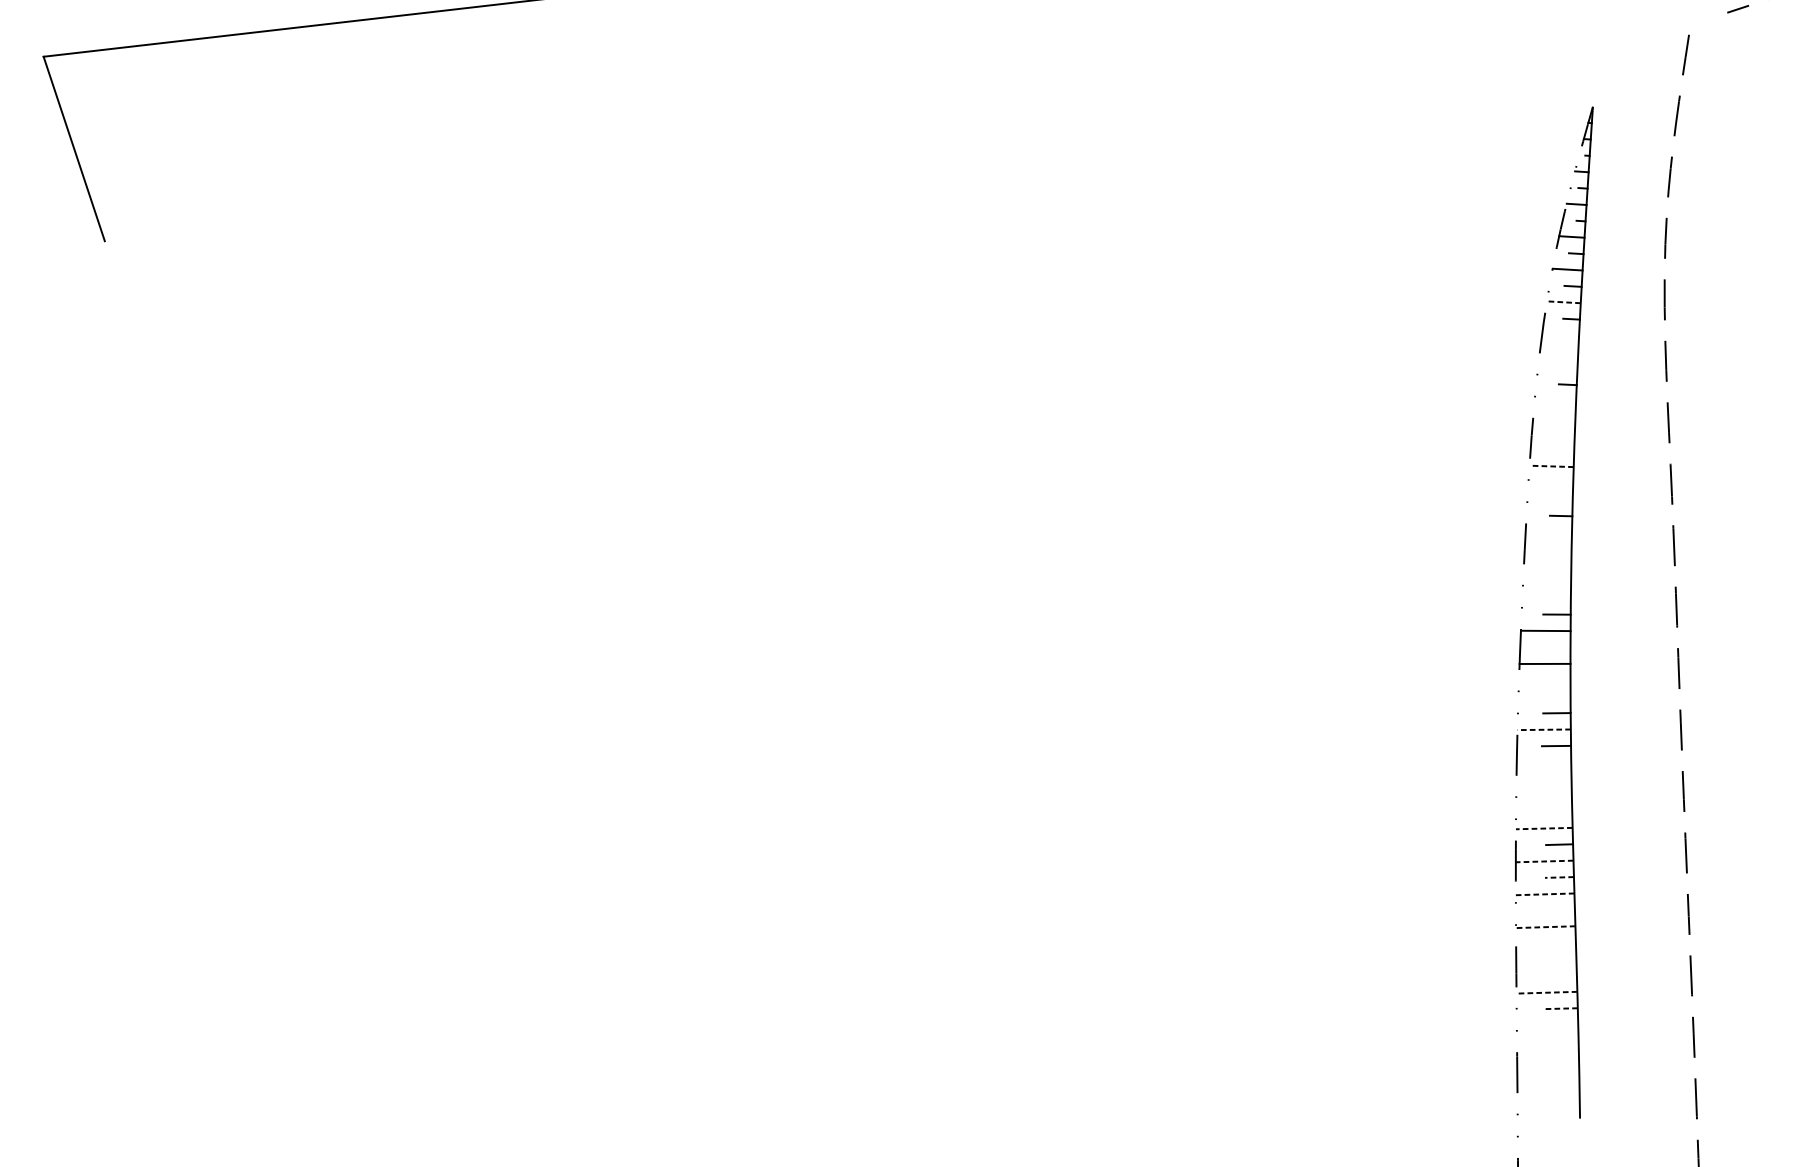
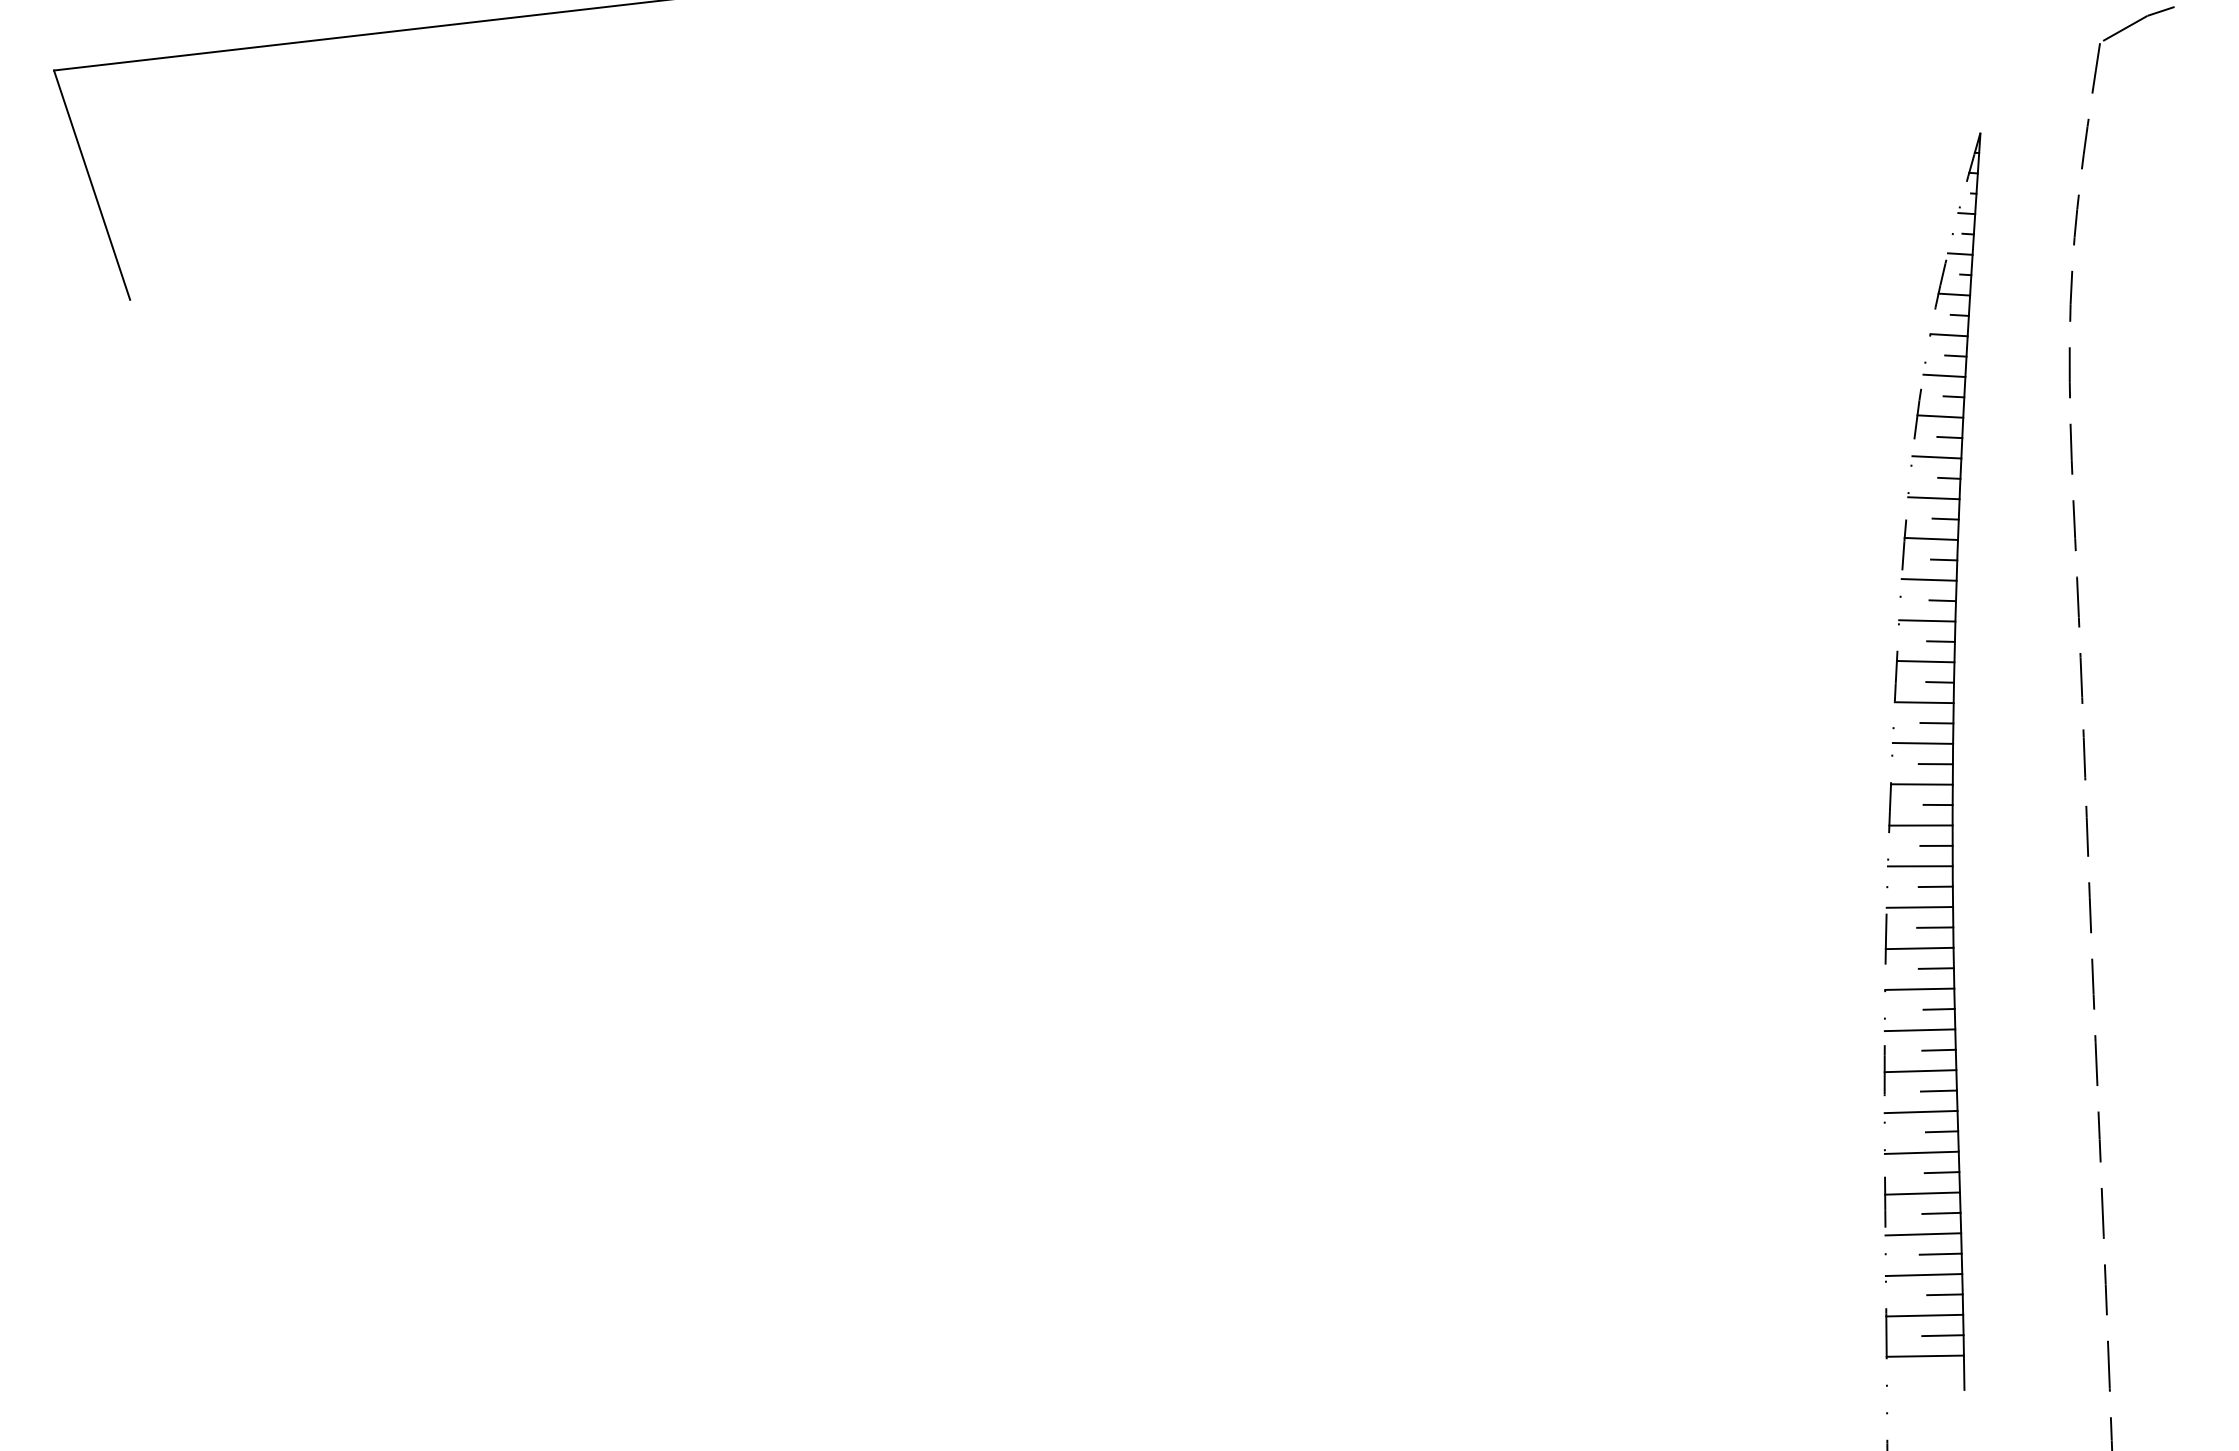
line: (1707, 22) -> (2123, 28), added
line: (1563, 302) -> (1944, 375), dashed -> solid
line: (1560, 335) -> (1940, 416), added
line: (1567, 351) -> (1949, 437), added
line: (1557, 367) -> (1936, 457), added
line: (1555, 400) -> (1933, 498), added
line: (1564, 417) -> (1945, 518), added
line: (1553, 433) -> (1931, 538), added
line: (1563, 450) -> (1944, 559), added
line: (1551, 466) -> (1928, 579), dashed -> solid
line: (1562, 482) -> (1942, 600), added
line: (1550, 499) -> (1927, 620), added
line: (1548, 532) -> (1925, 661), added
line: (1560, 548) -> (1940, 682), added
line: (1547, 565) -> (1923, 702), added
line: (1557, 581) -> (1936, 723), added
line: (1546, 597) -> (1922, 743), added
line: (1558, 647) -> (1937, 804), added
line: (1557, 680) -> (1936, 845), added
line: (1543, 696) -> (1919, 866), added
line: (1543, 729) -> (1919, 907), dashed -> solid
line: (1543, 762) -> (1919, 948), added
line: (1556, 778) -> (1935, 968), added
line: (1543, 795) -> (1919, 988), added
line: (1559, 811) -> (1938, 1009), added
line: (1543, 828) -> (1919, 1030), dashed -> solid
line: (1544, 861) -> (1920, 1071), dashed -> solid
line: (1559, 877) -> (1938, 1091), dashed -> solid
line: (1544, 894) -> (1920, 1112), dashed -> solid
line: (1561, 910) -> (1941, 1131), added
line: (1545, 926) -> (1921, 1152), dashed -> solid
line: (1561, 942) -> (1941, 1172), added
line: (1546, 959) -> (1922, 1193), added
line: (1561, 975) -> (1941, 1212), added
line: (1547, 992) -> (1923, 1234), dashed -> solid
line: (1560, 1008) -> (1940, 1254), dashed -> solid
line: (1547, 1025) -> (1923, 1275), added
line: (1563, 1041) -> (1944, 1294), added
line: (1547, 1057) -> (1924, 1315), added
line: (1562, 1074) -> (1942, 1335), added
line: (1547, 1090) -> (1924, 1355), added

